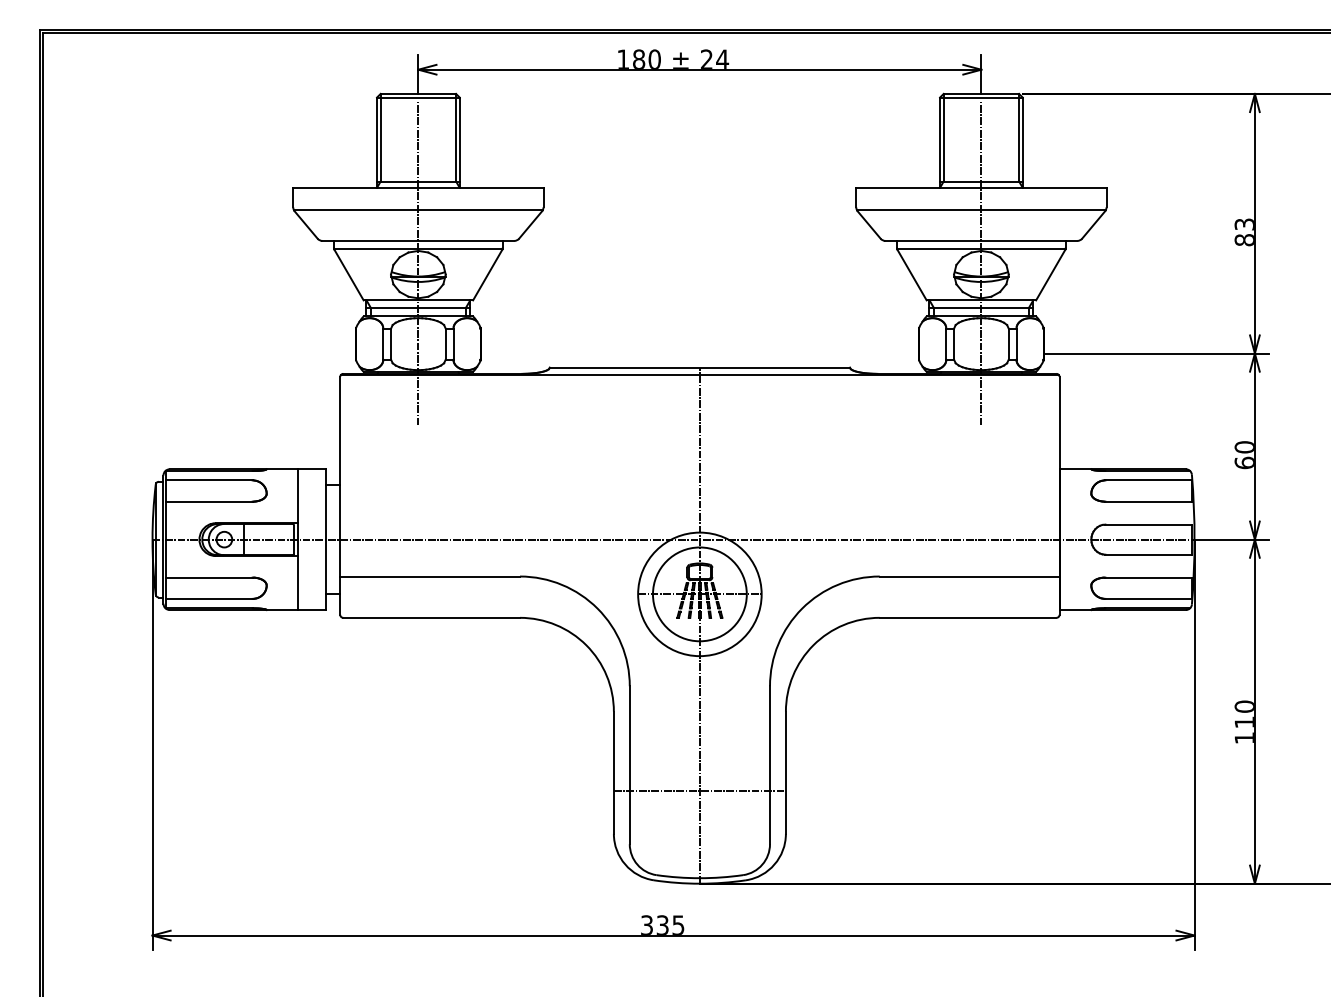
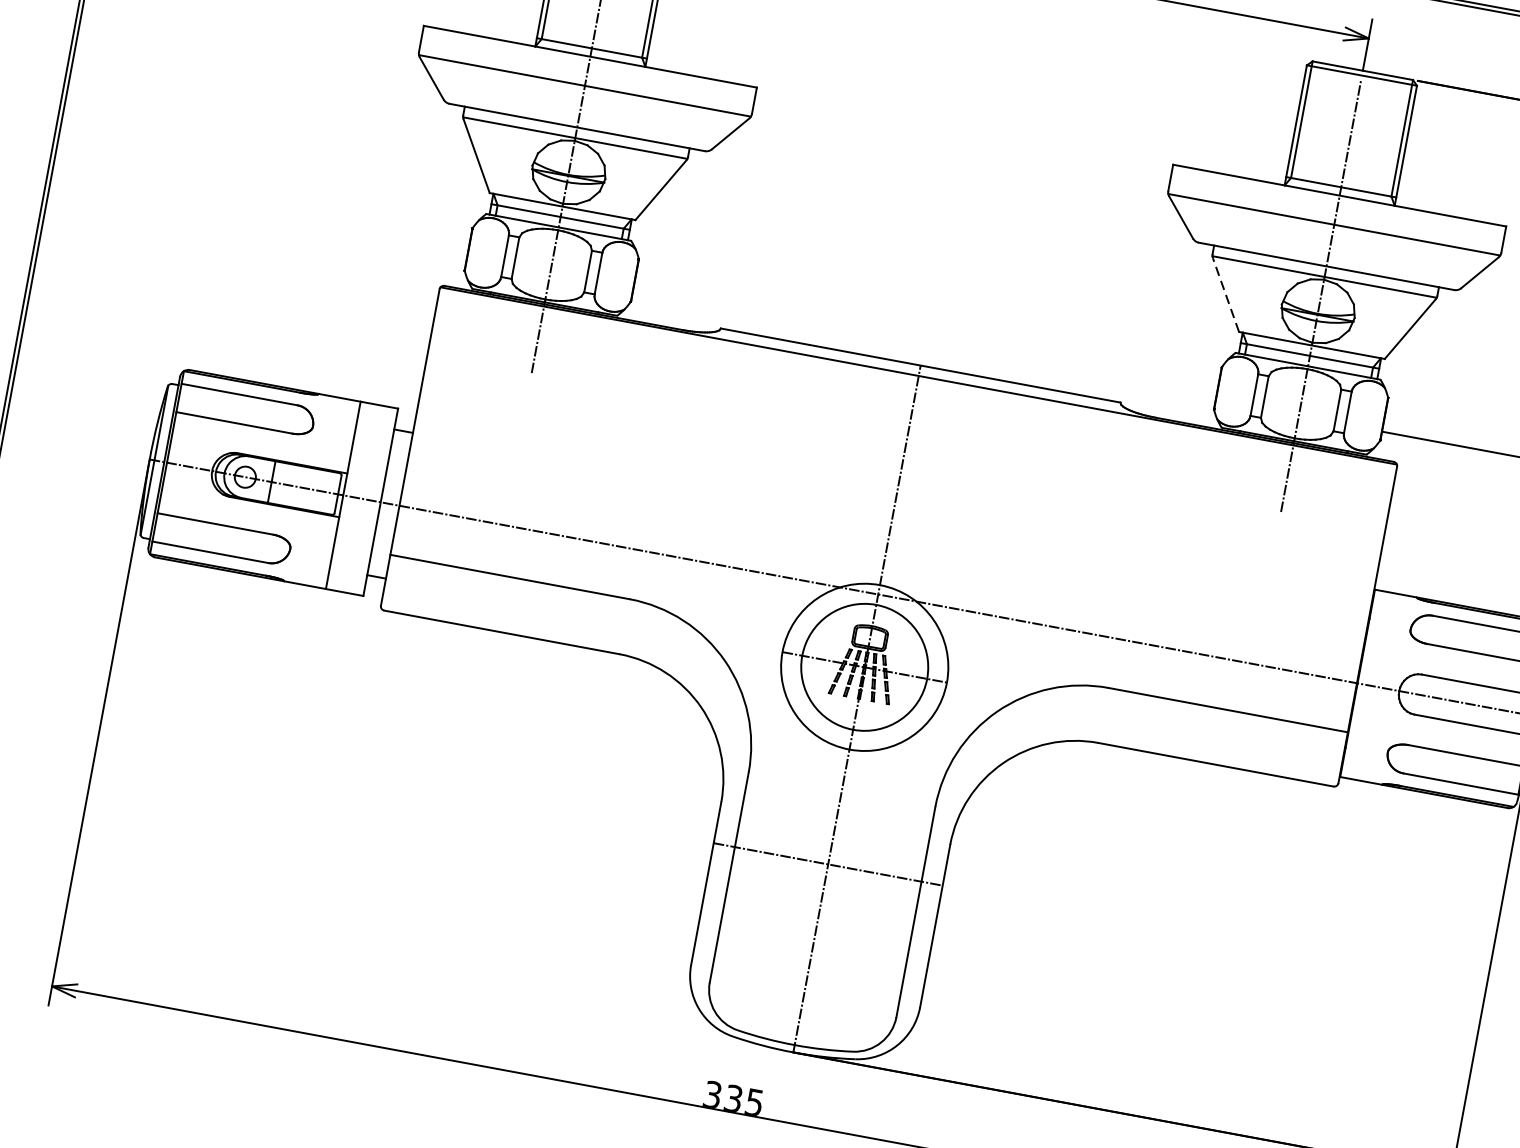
line: (912, 275) -> (1226, 295), solid -> dashed
line: (699, 791) -> (827, 864), moved

